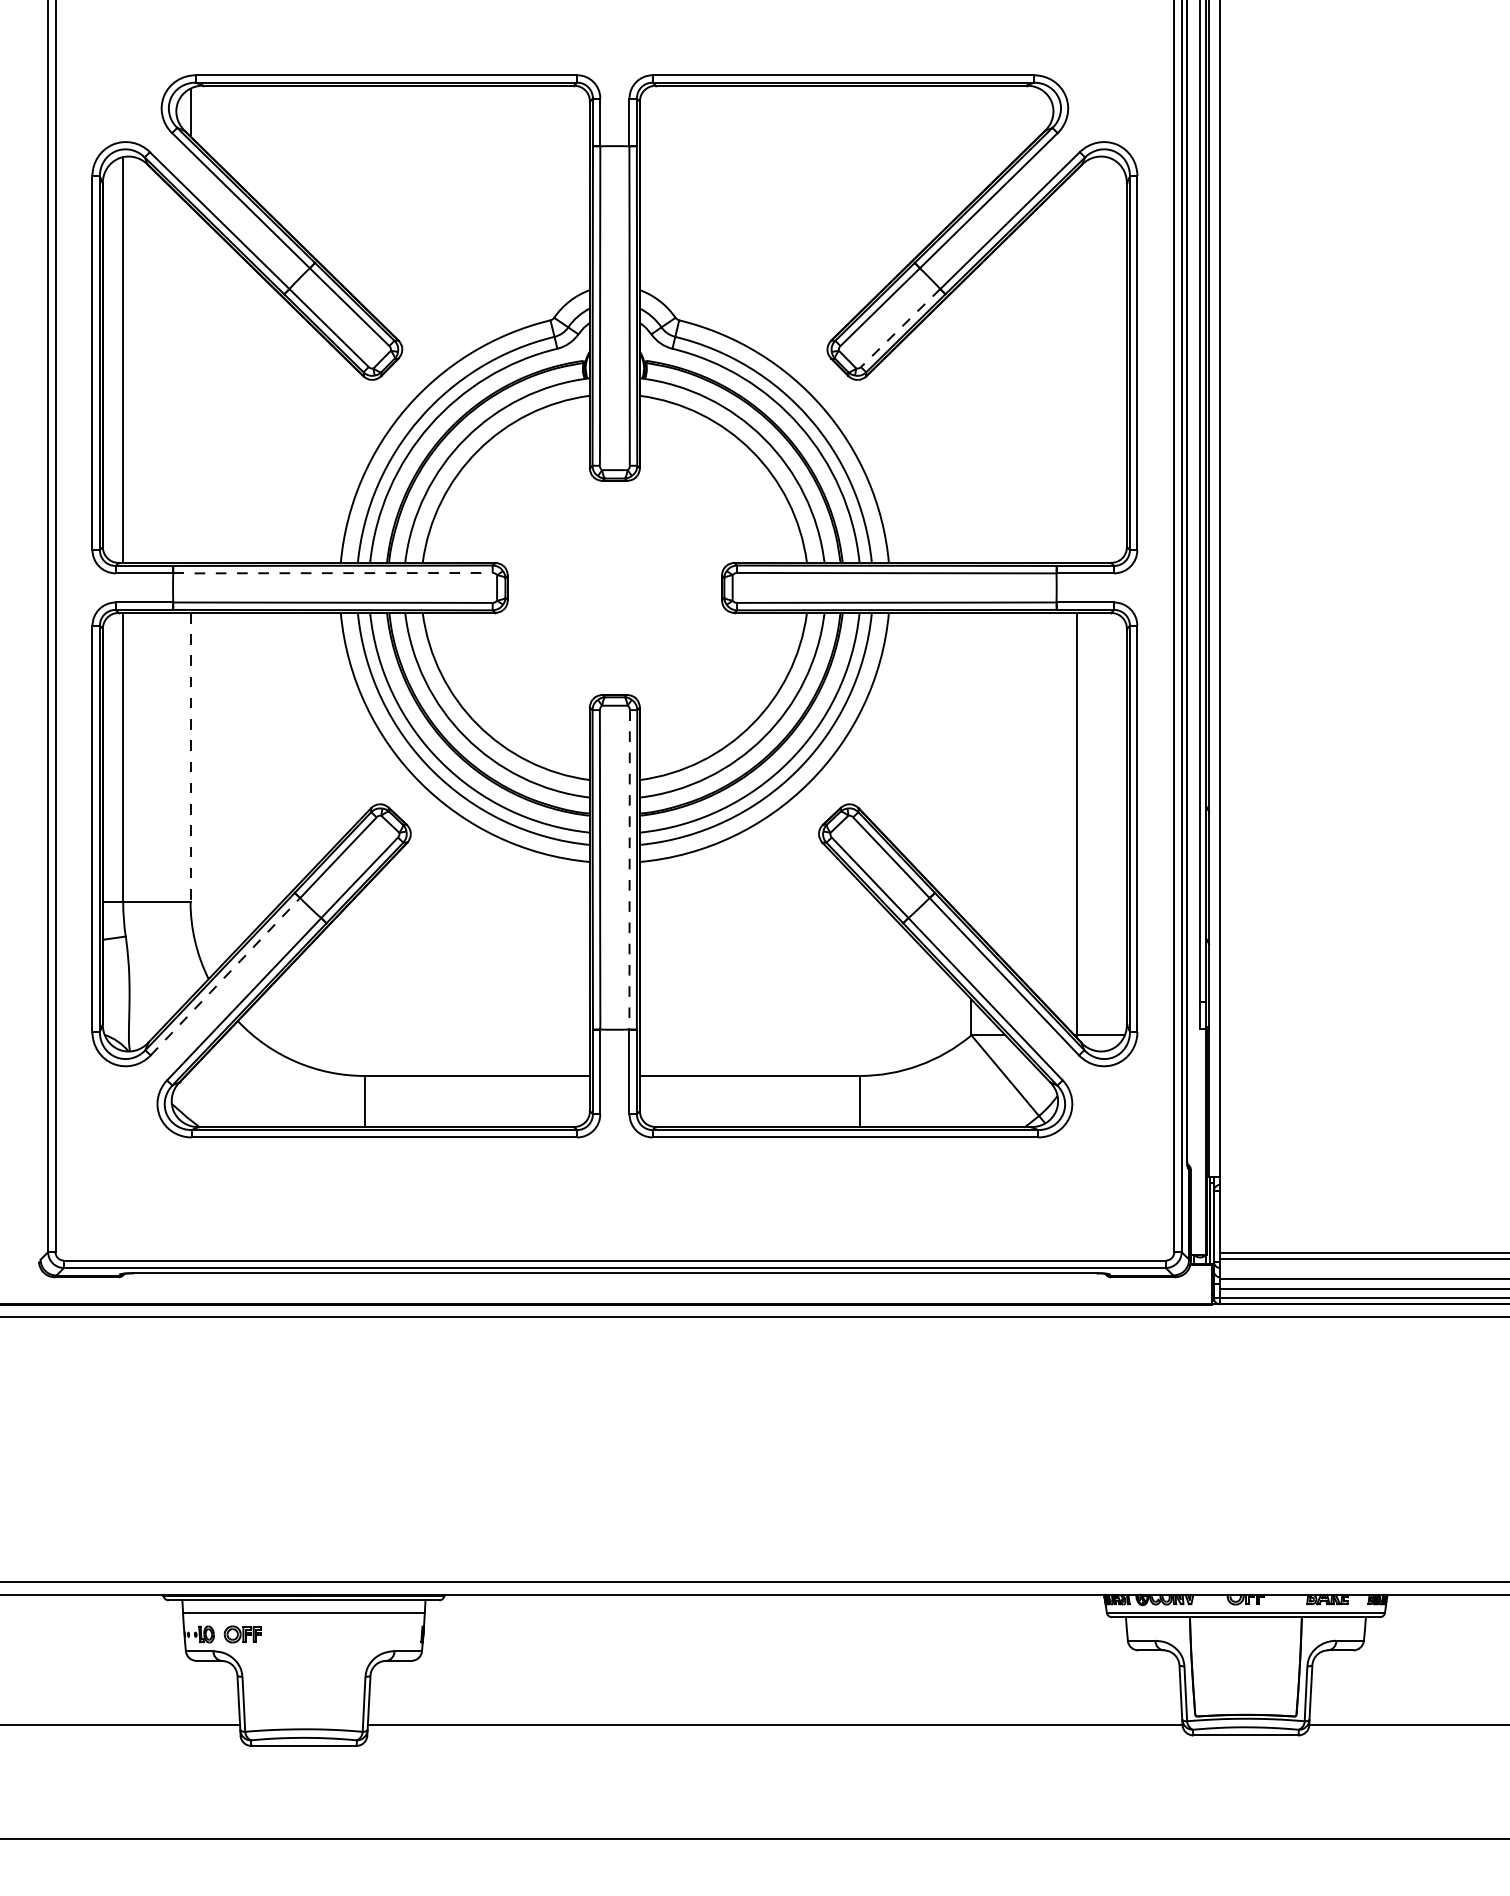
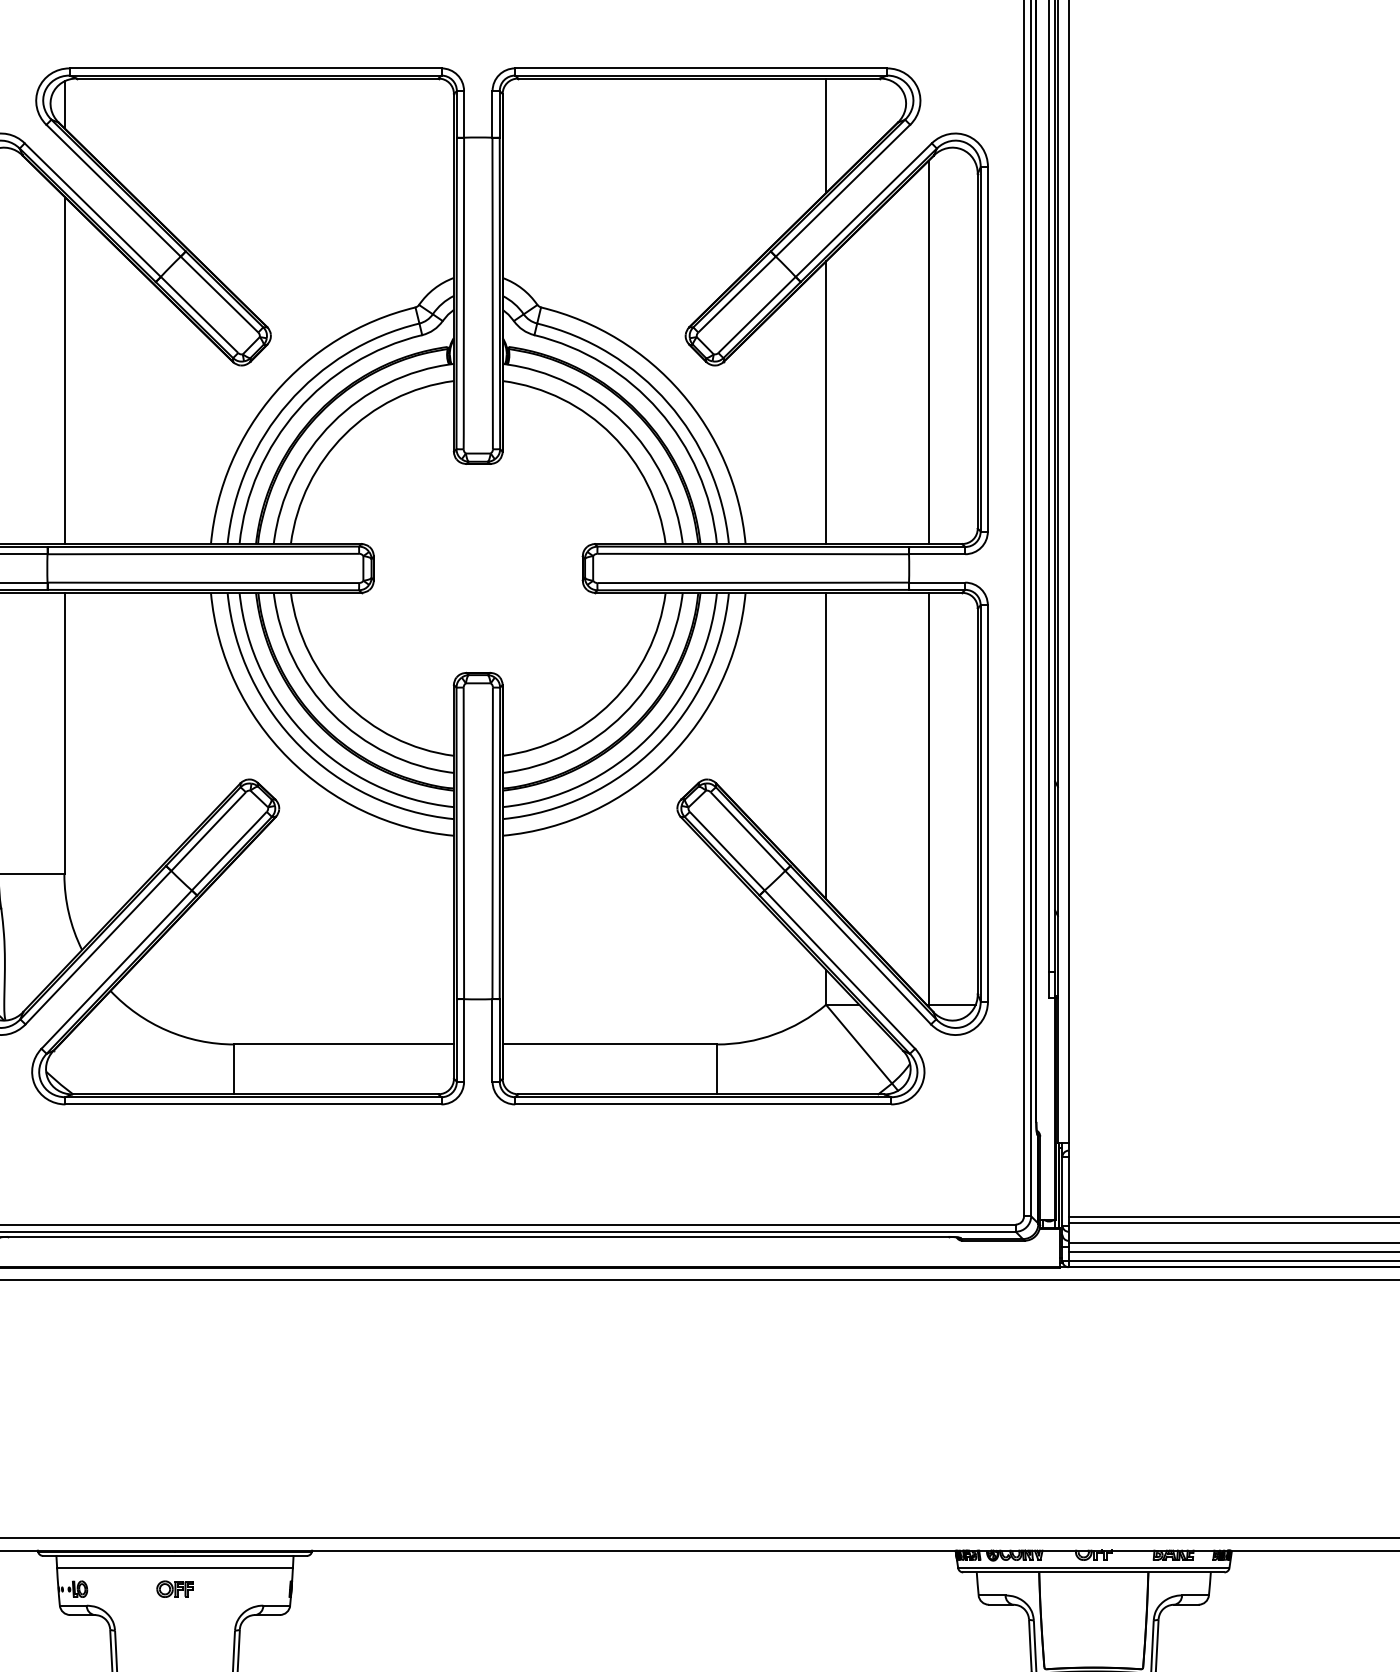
line: (971, 144) -> (826, 135), added
line: (900, 327) -> (756, 314), dashed -> solid
line: (1076, 365) -> (928, 351), added
line: (190, 384) -> (64, 370), added
line: (971, 417) -> (826, 402), added
line: (332, 573) -> (202, 554), dashed -> solid
line: (190, 757) -> (64, 733), dashed -> solid
line: (971, 769) -> (826, 745), added
line: (629, 869) -> (492, 843), dashed -> solid
line: (225, 976) -> (98, 947), dashed -> solid
part: (242, 1634) -> (174, 1589), moved

